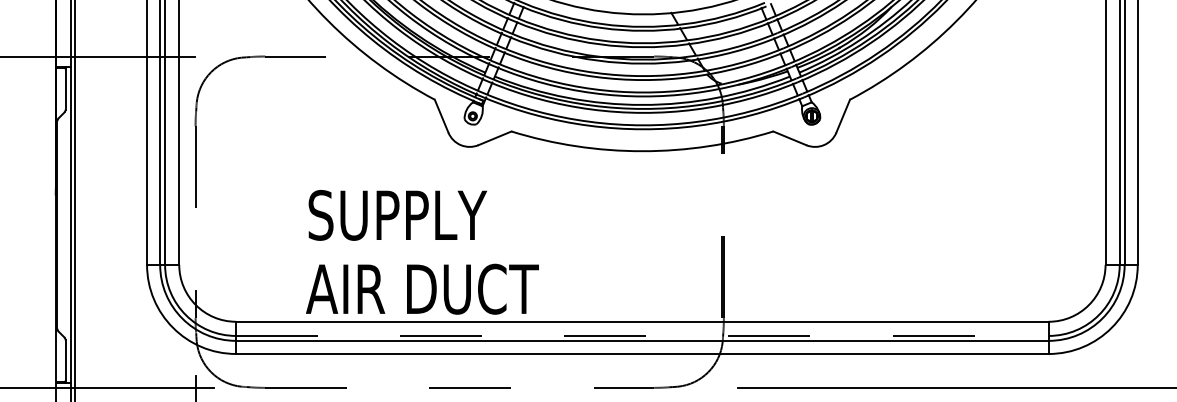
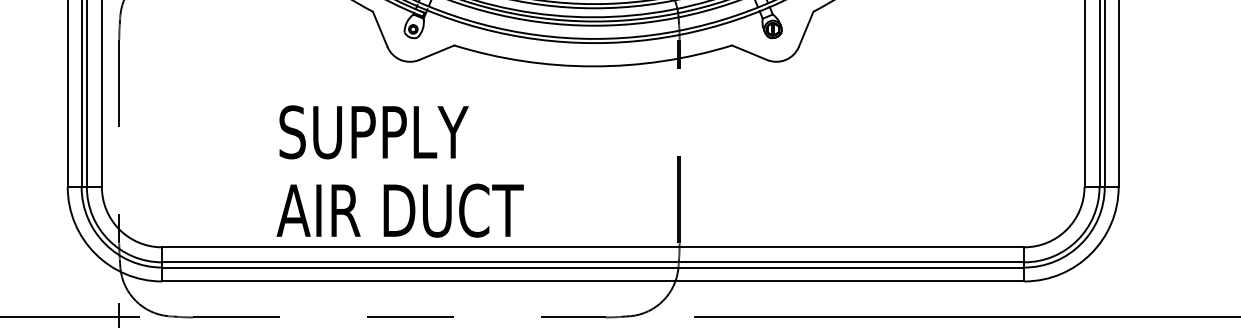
text: (422, 252) -> (400, 171), moved
line: (642, 335) -> (593, 261), dashed -> solid

